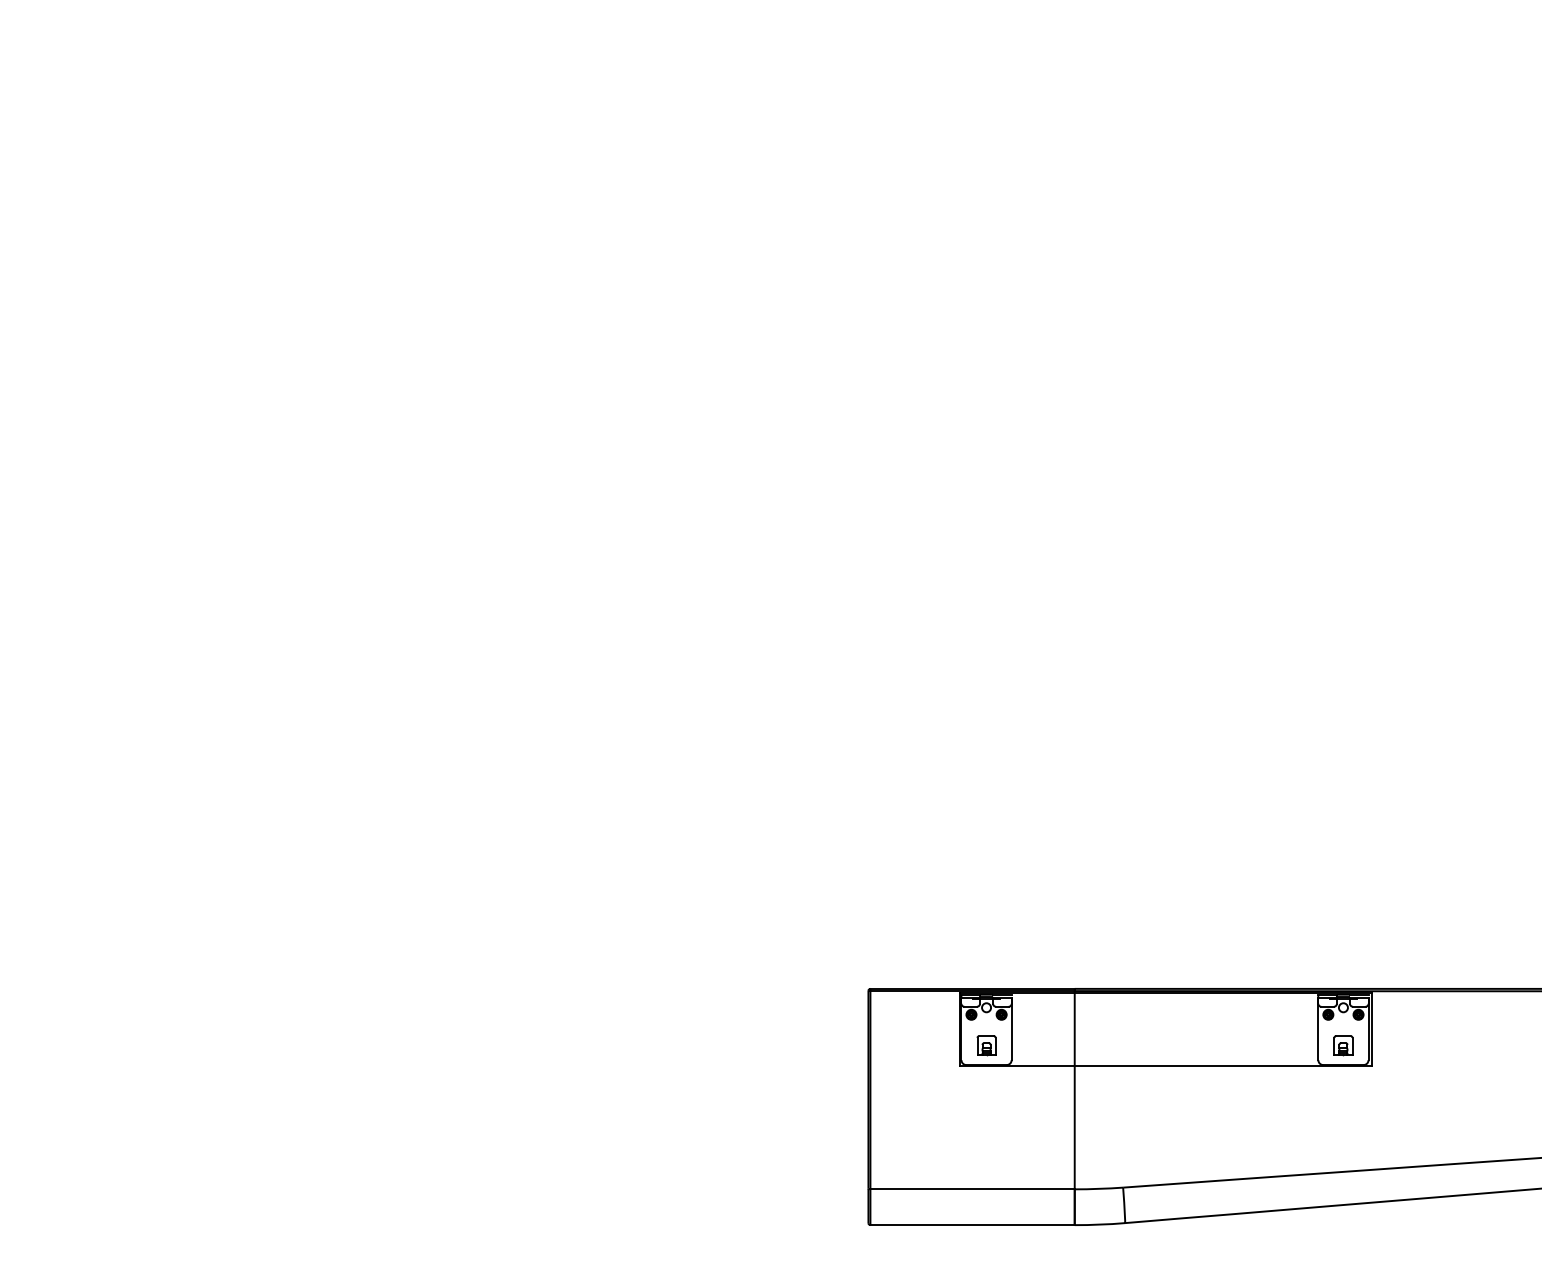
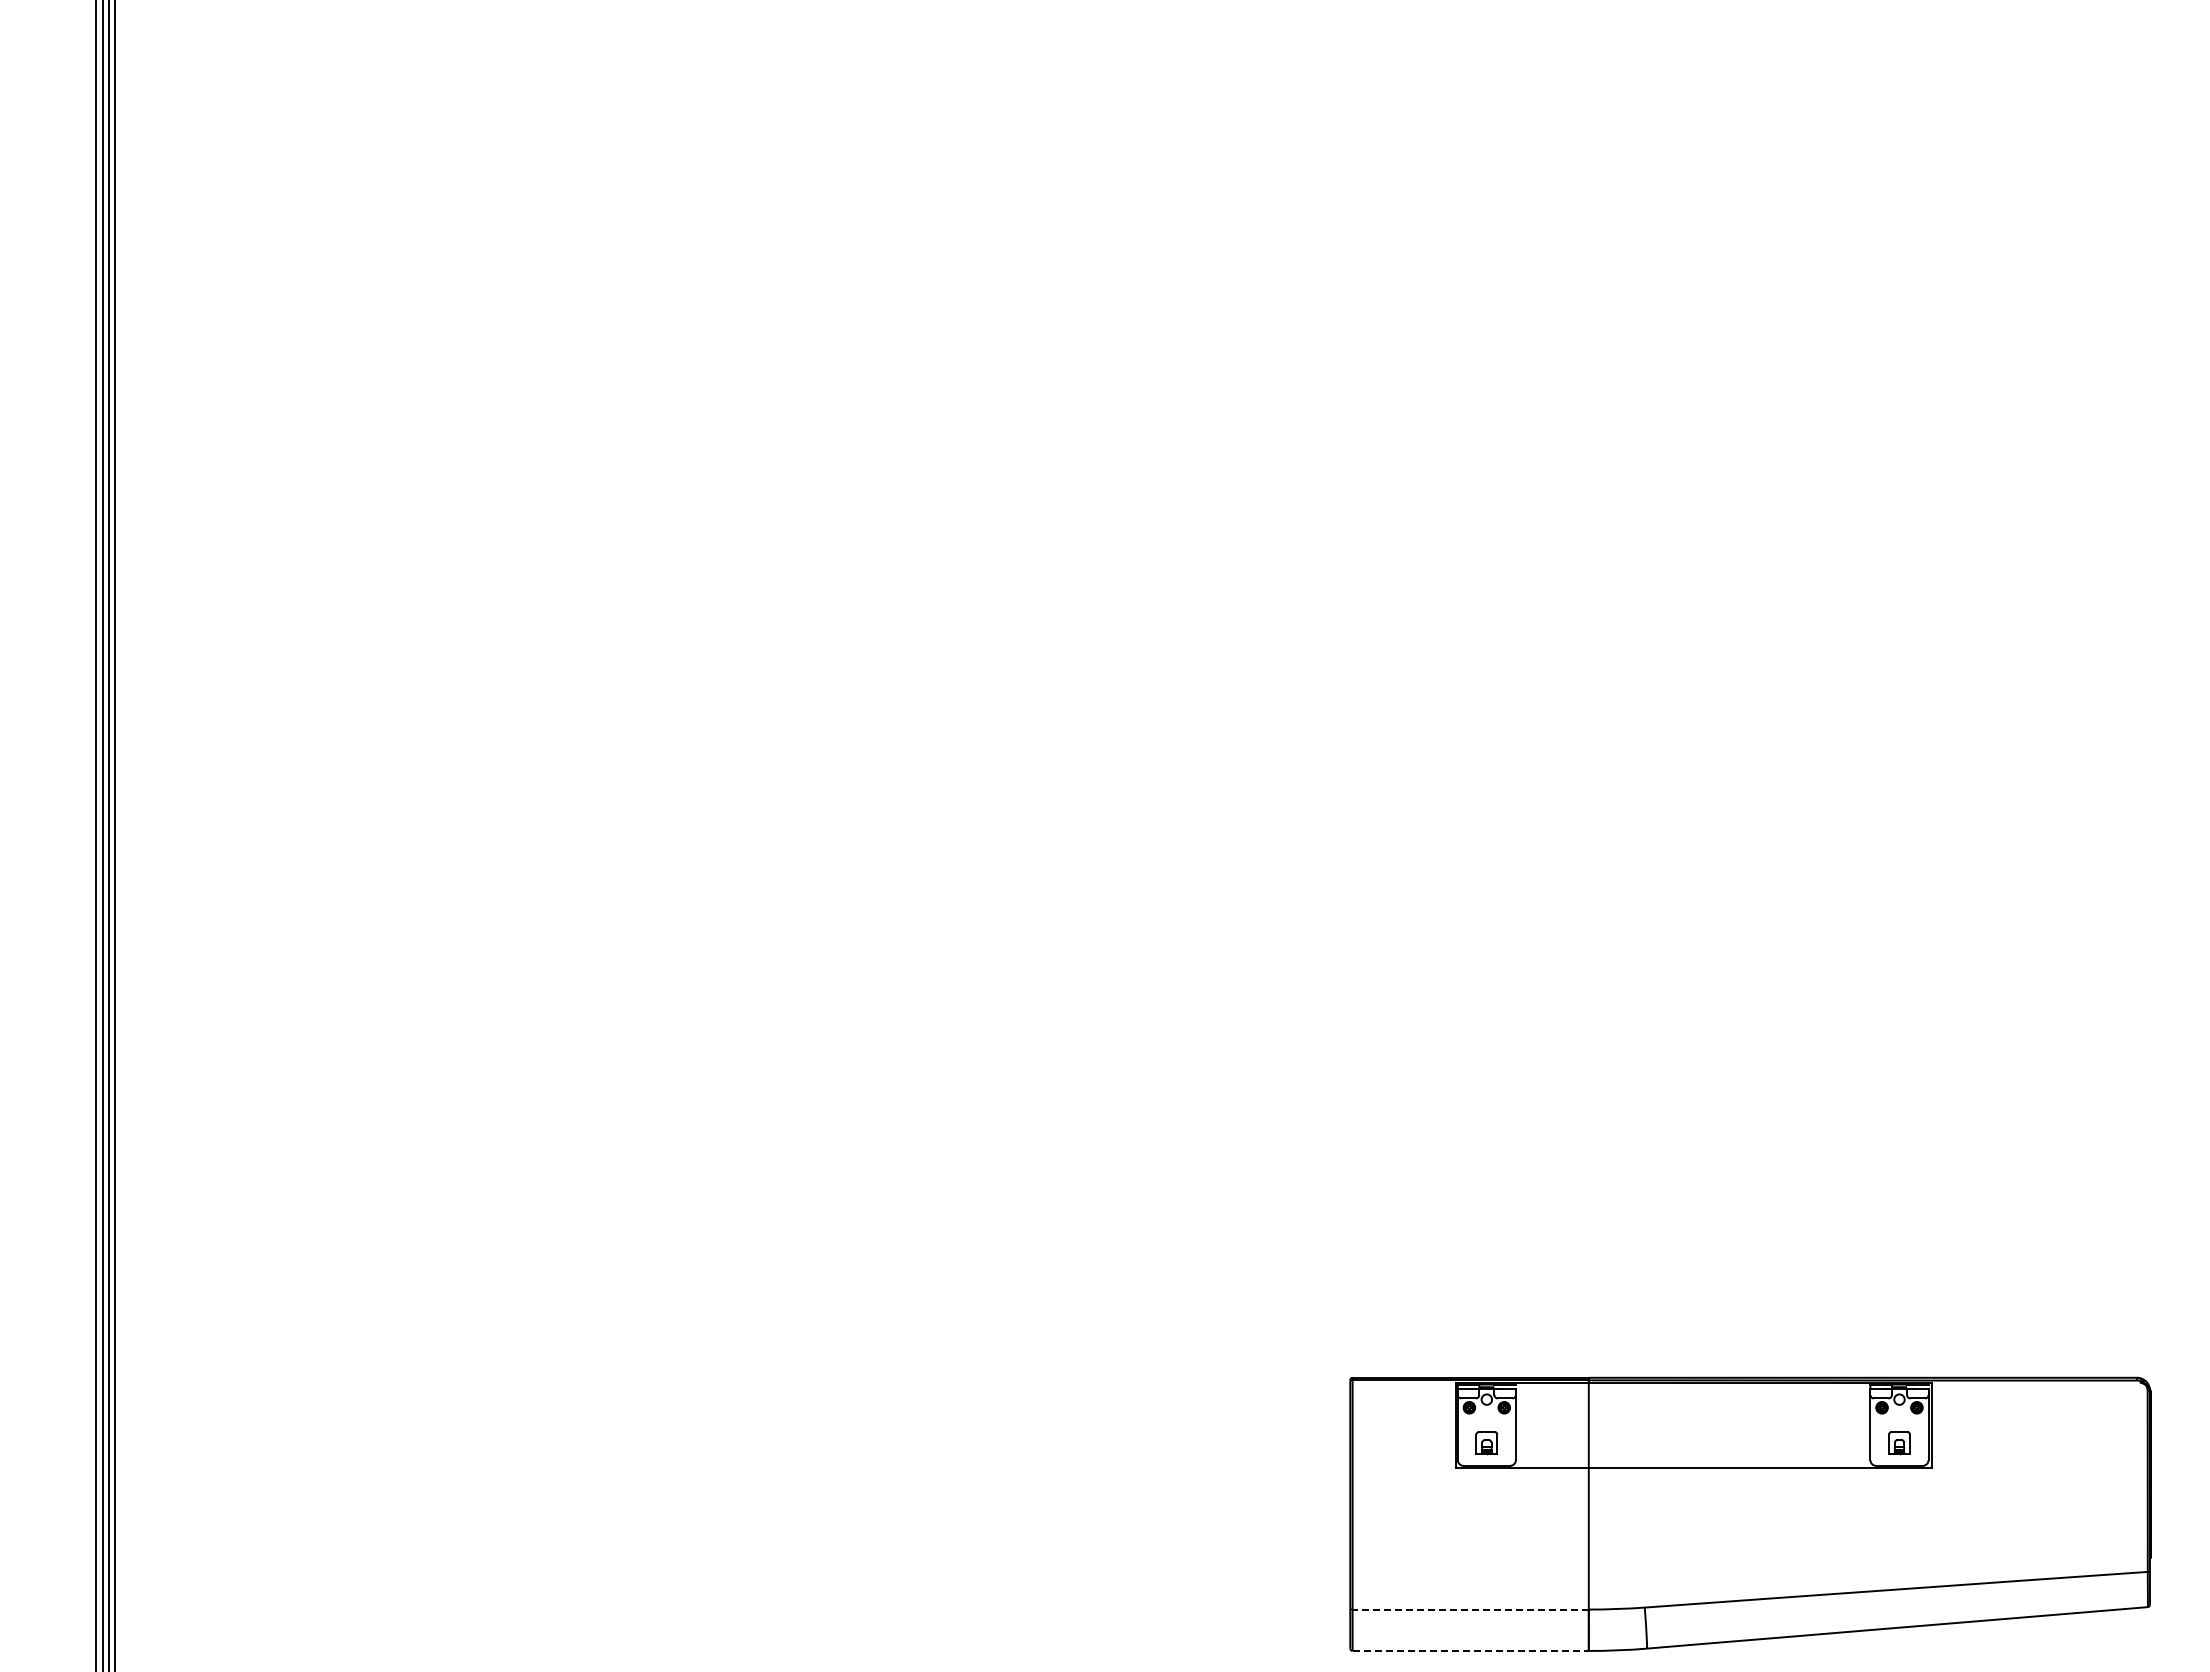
line: (972, 1189) -> (1470, 1609), solid -> dashed
line: (973, 1224) -> (1471, 1650), solid -> dashed

